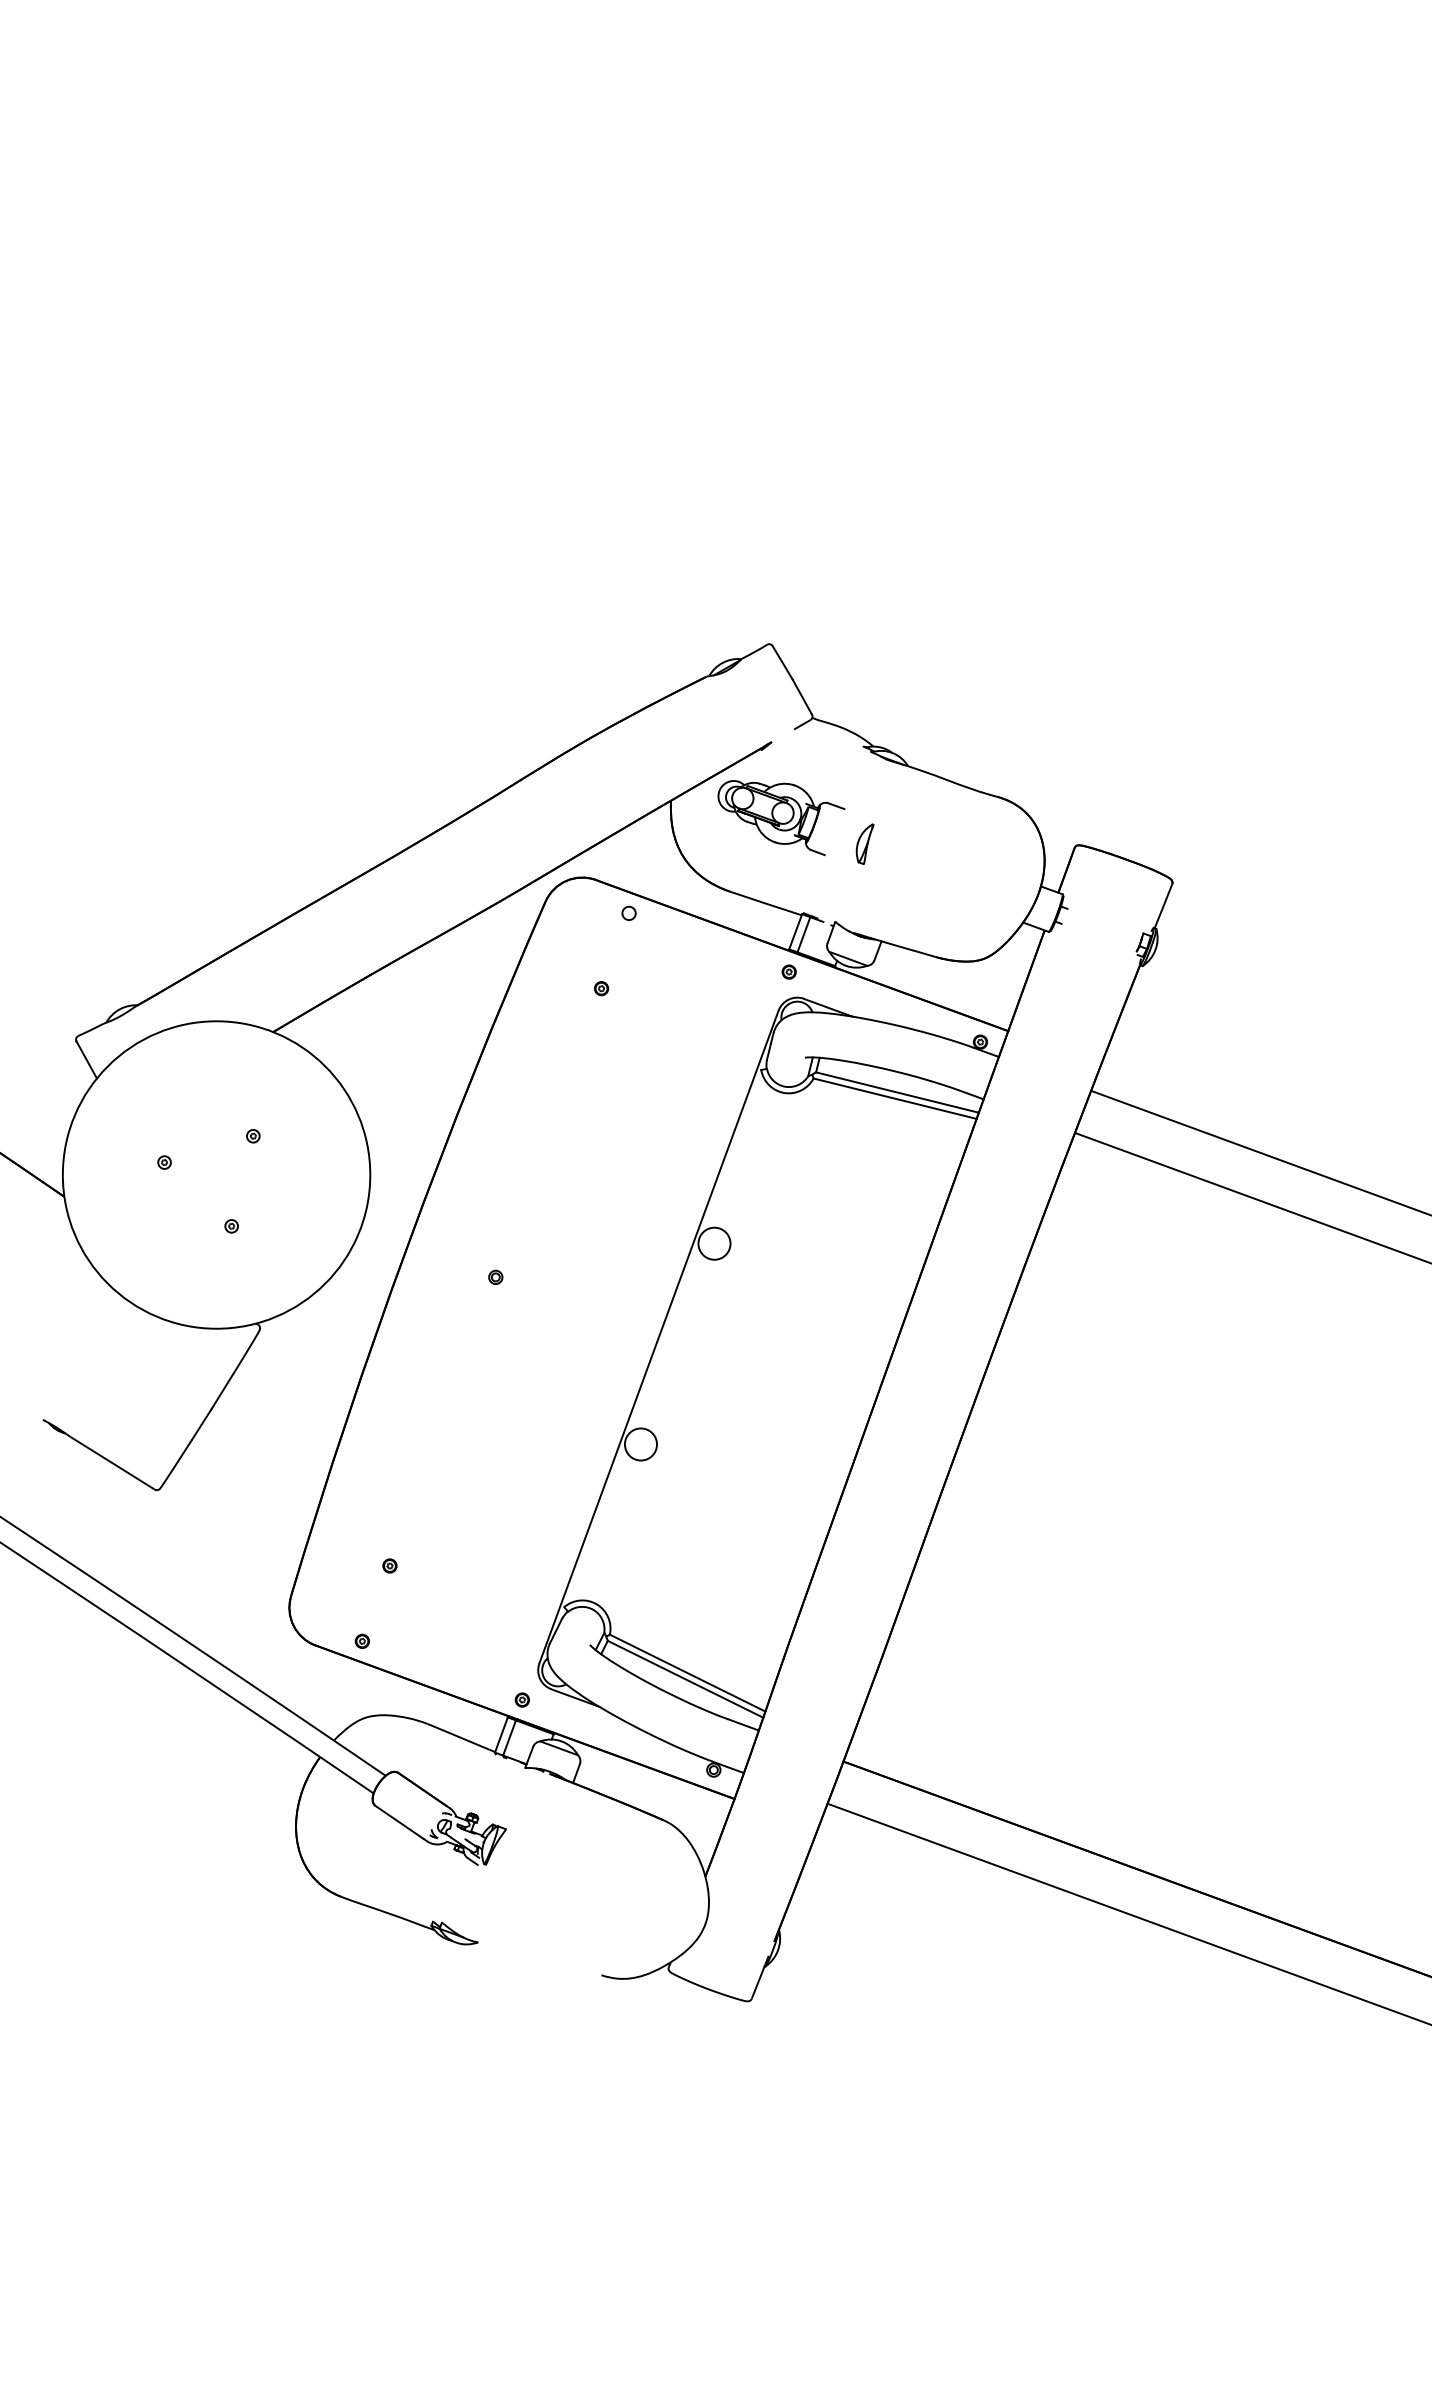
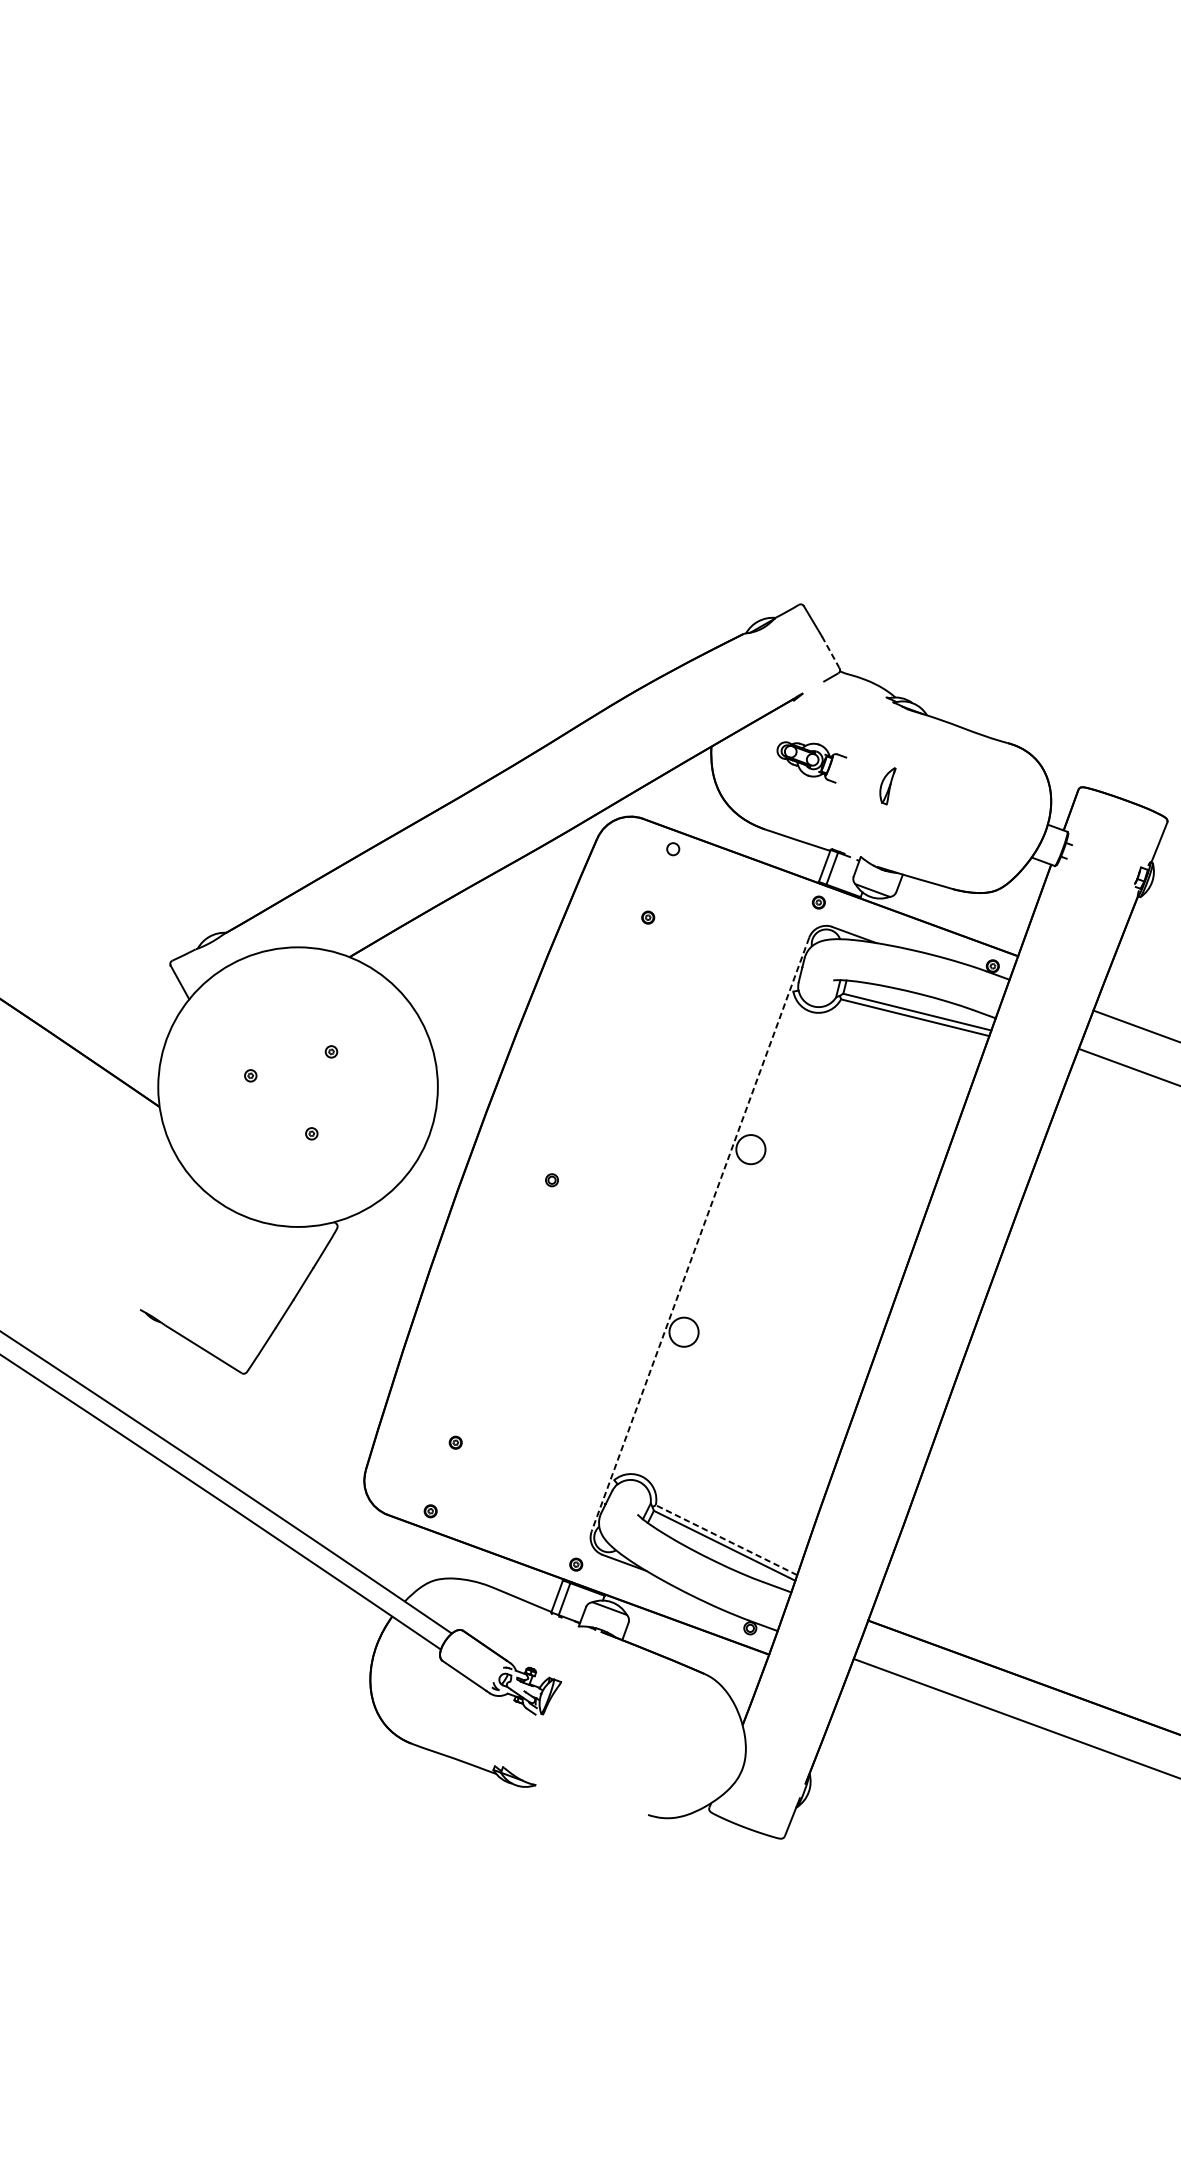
line: (802, 696) -> (830, 651), solid -> dashed
part: (781, 817) -> (811, 761), size x0.6
line: (658, 1337) -> (700, 1234), solid -> dashed
line: (687, 1673) -> (726, 1540), solid -> dashed

